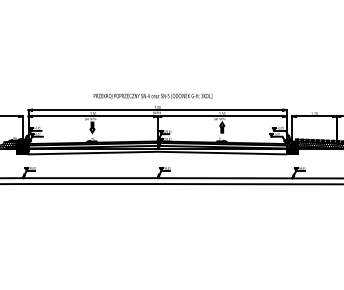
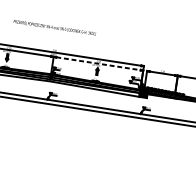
text: (152, 96) -> (54, 27), moved
line: (222, 116) -> (98, 63), solid -> dashed

